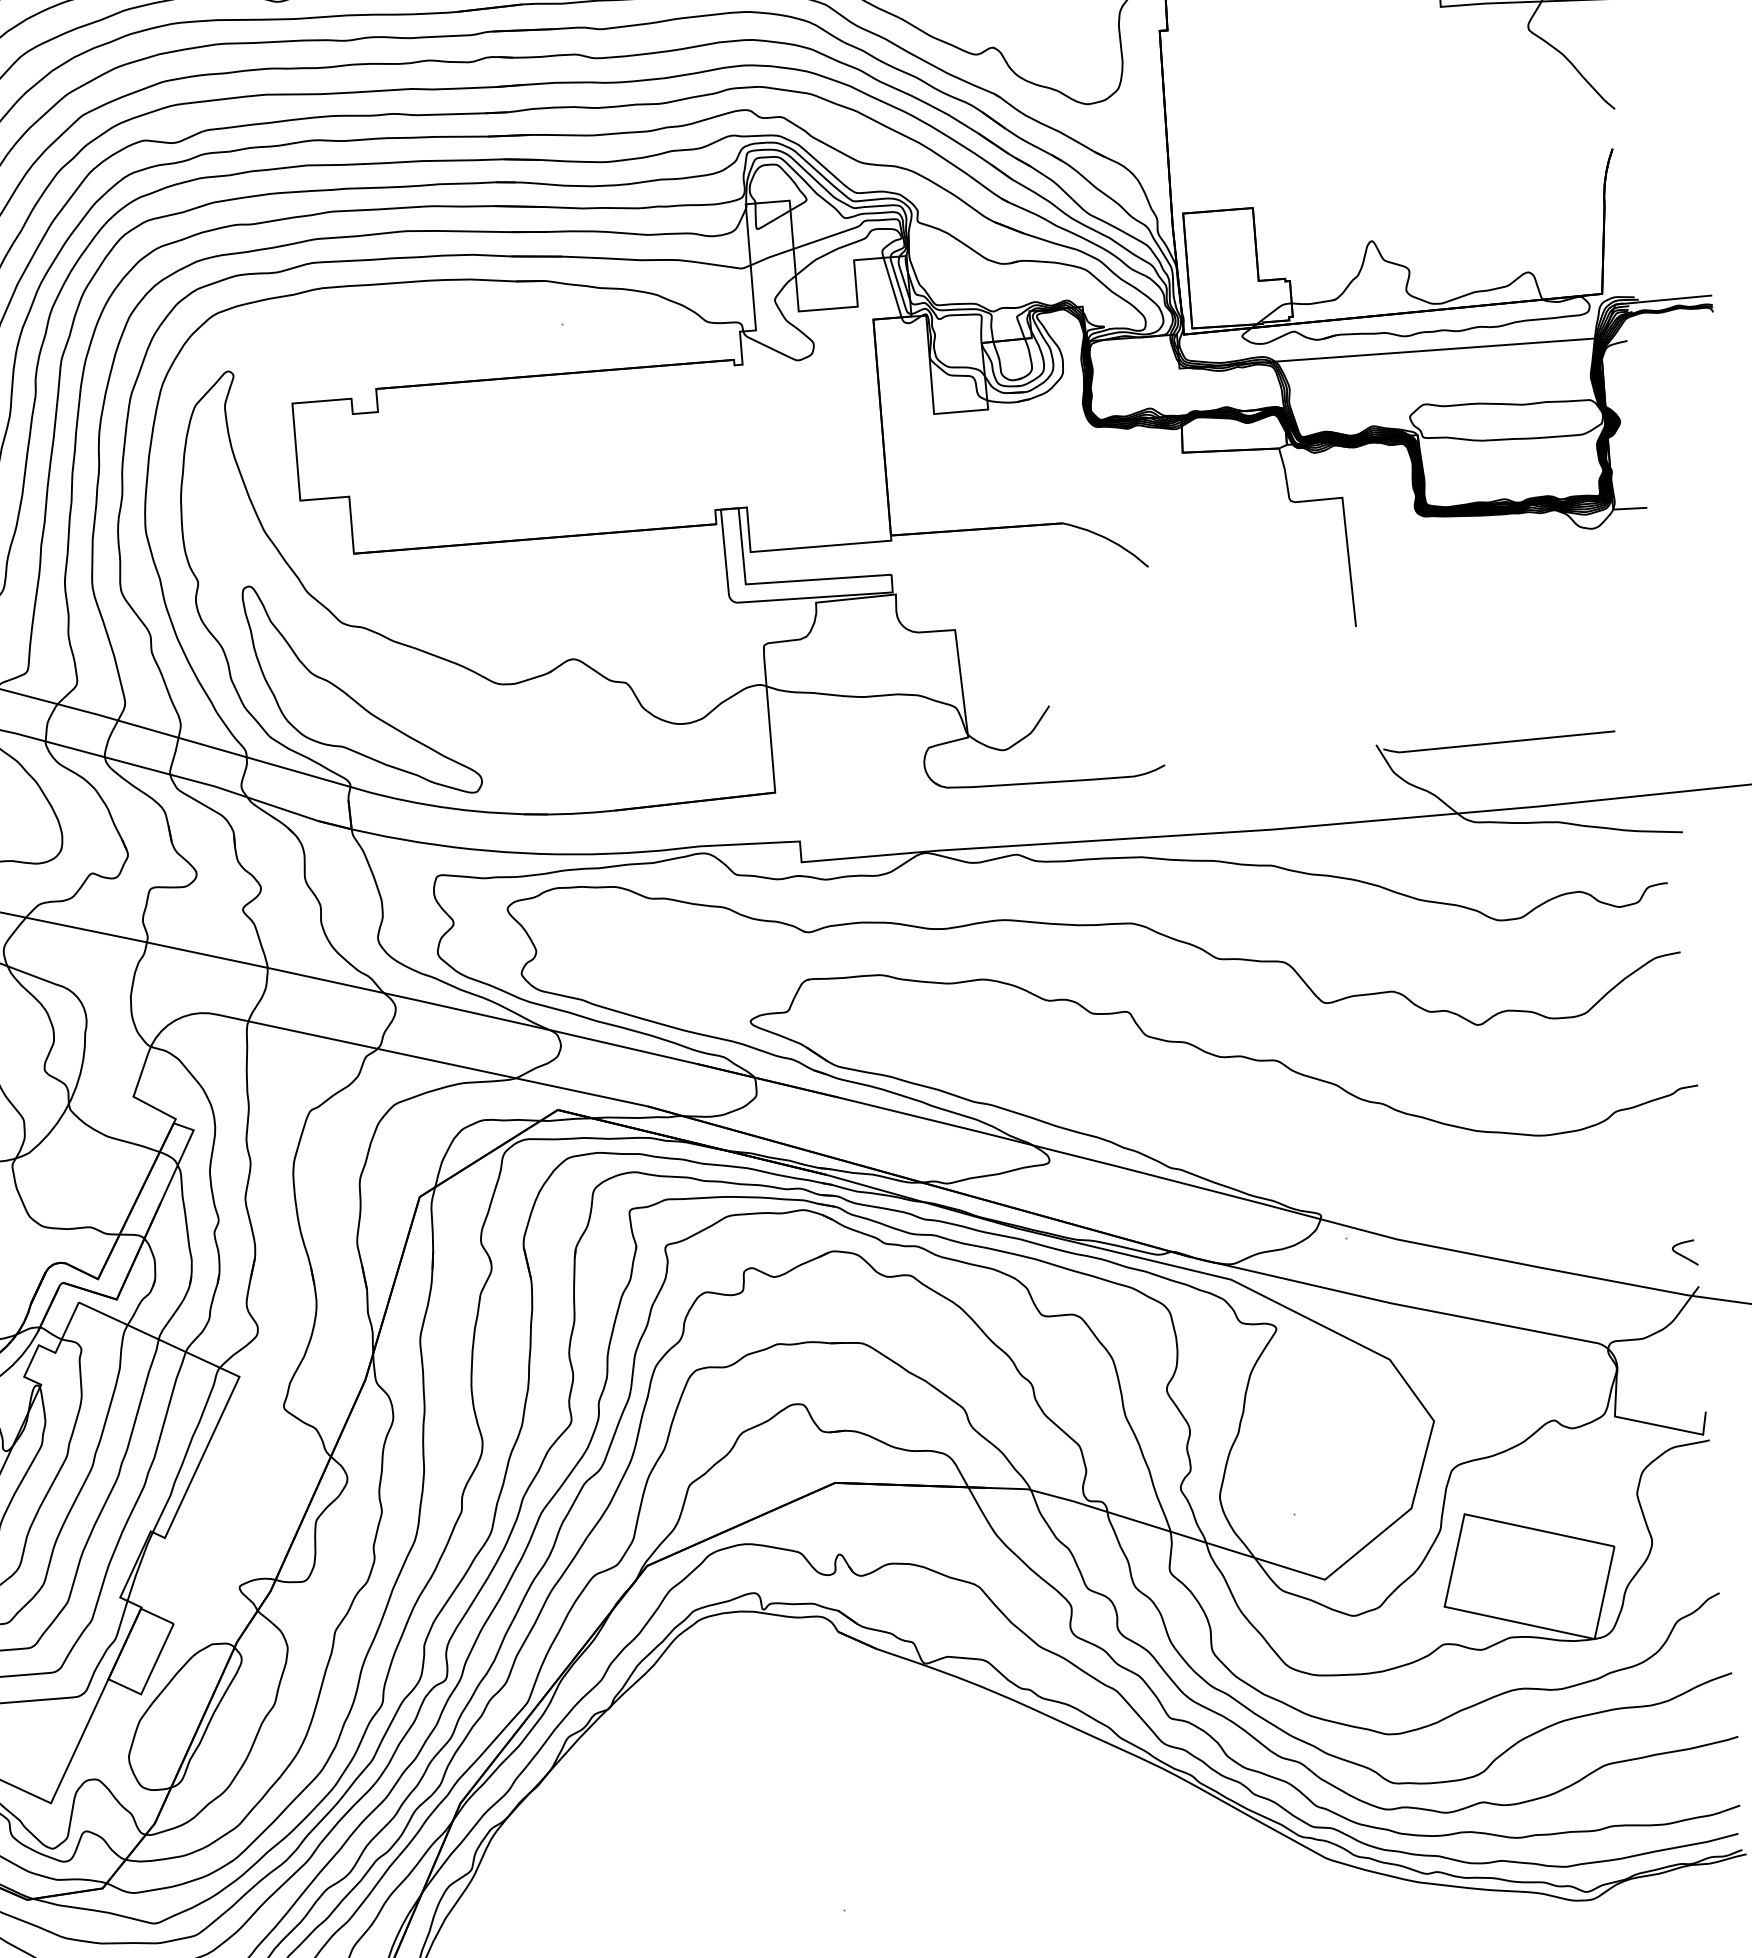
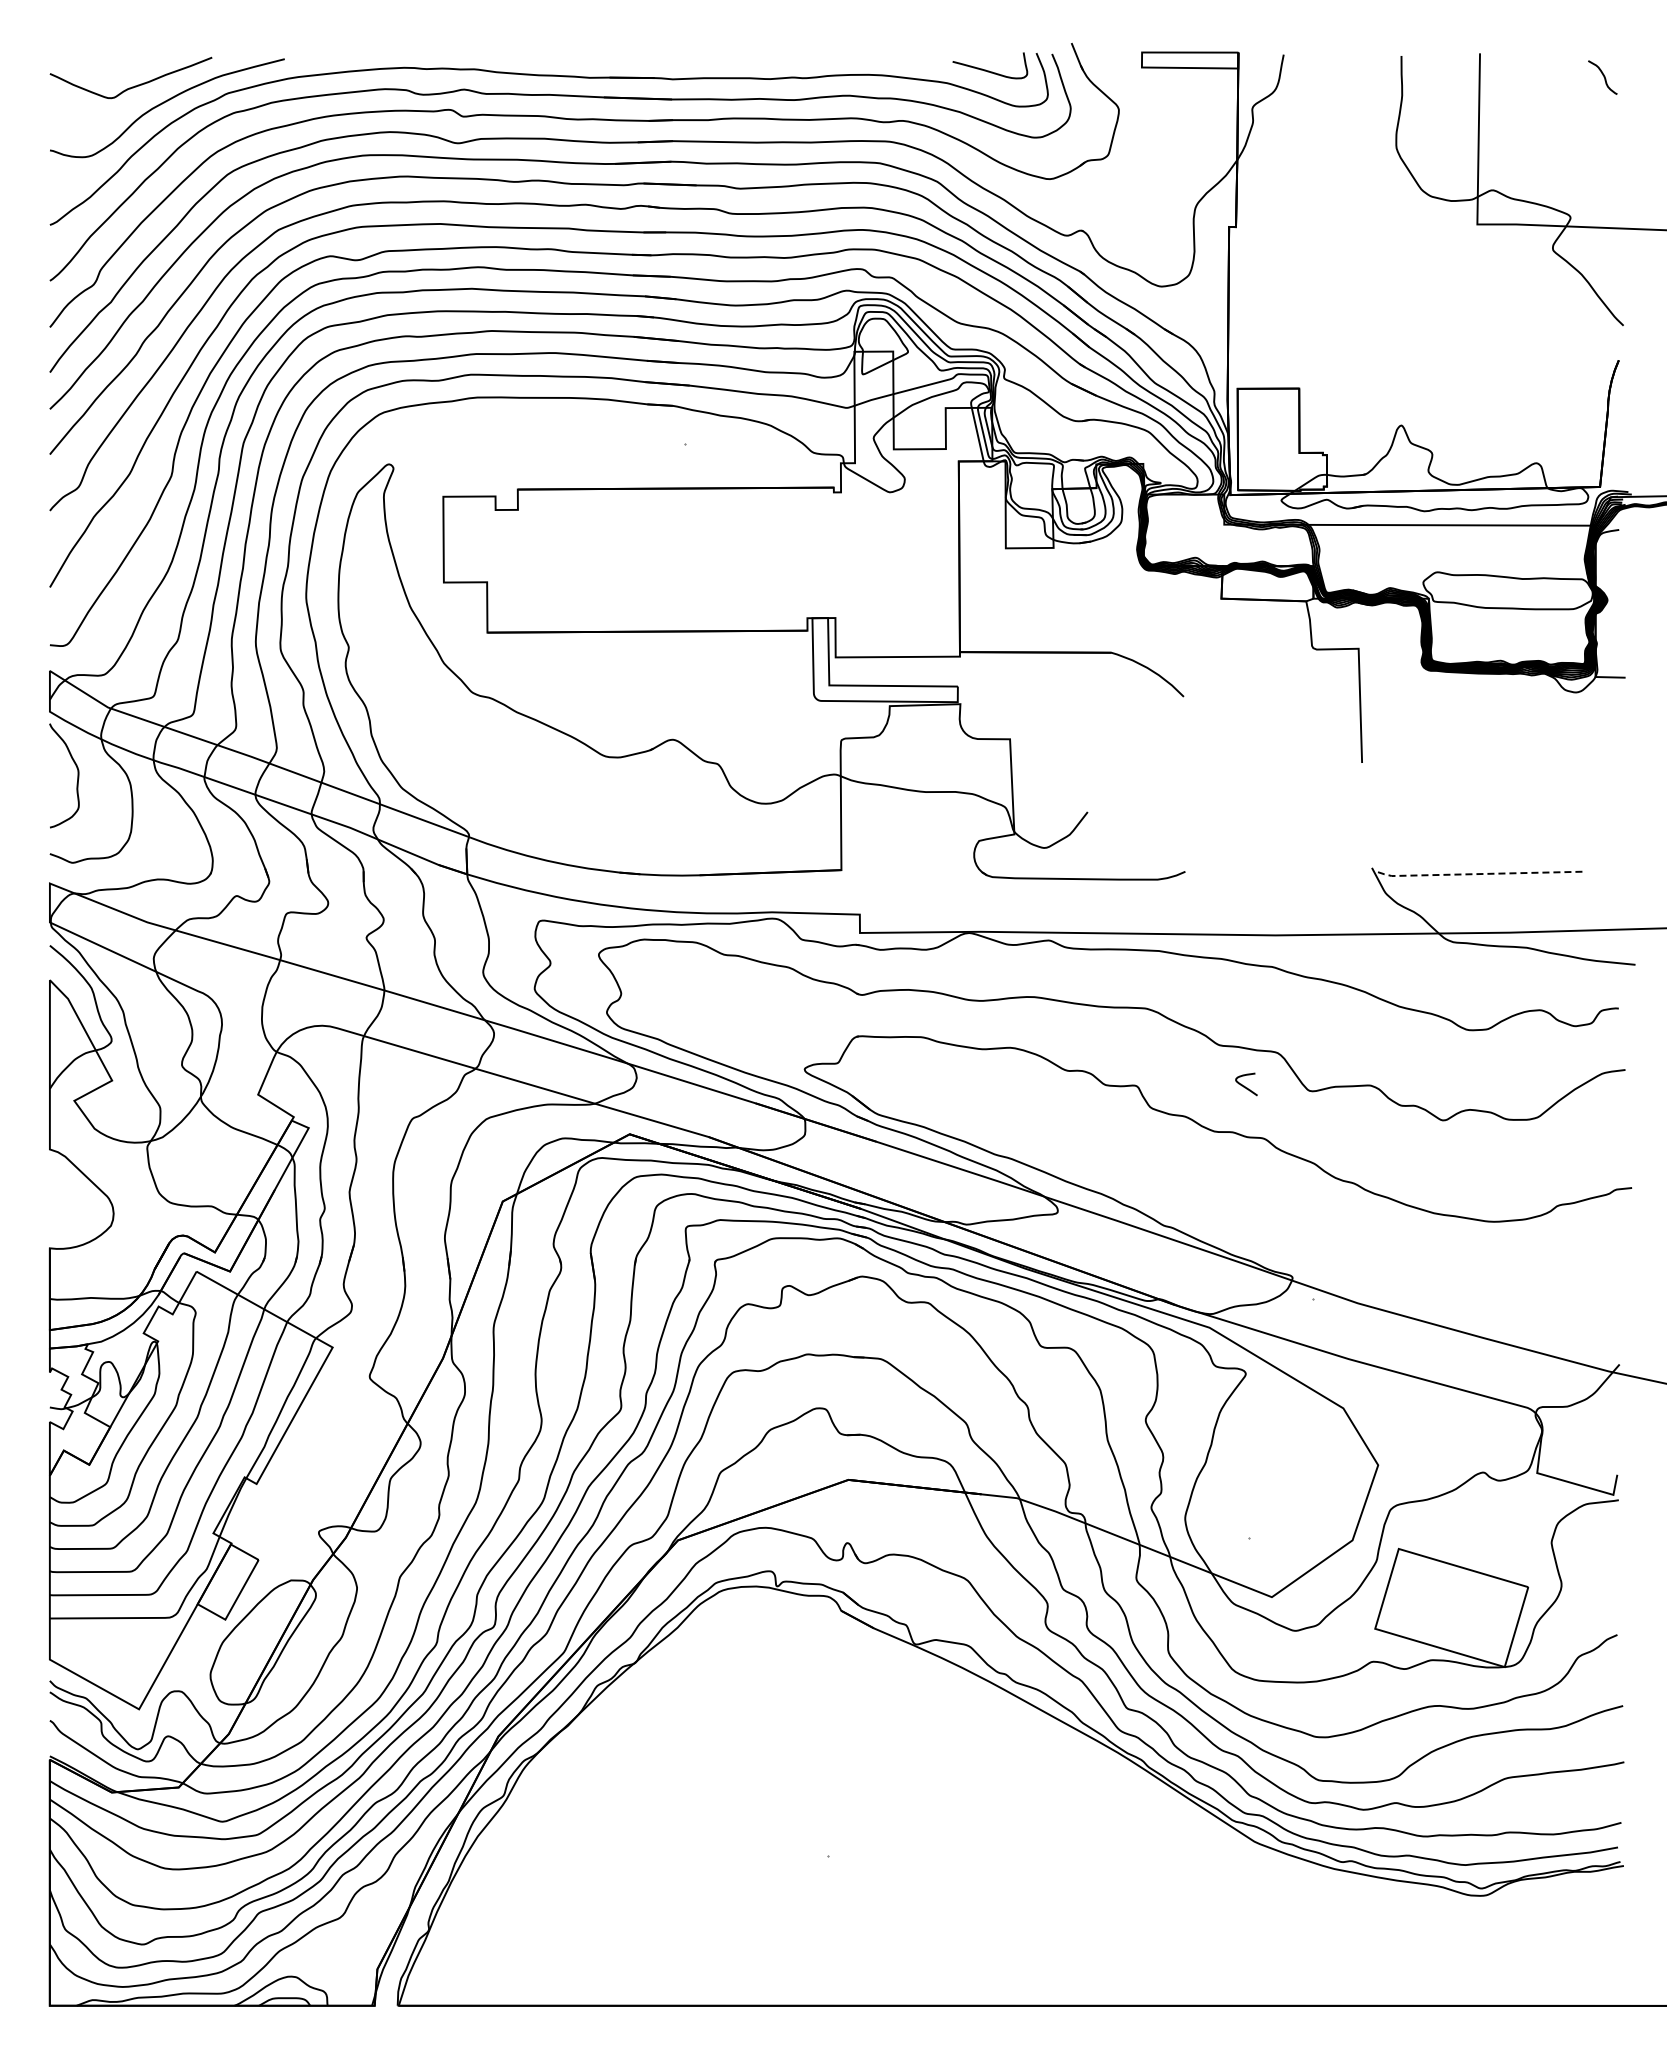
part: (353, 698) -> (477, 759), removed
line: (1498, 743) -> (1479, 874), solid -> dashed
curve: (1682, 1254) -> (1244, 1085), moved

